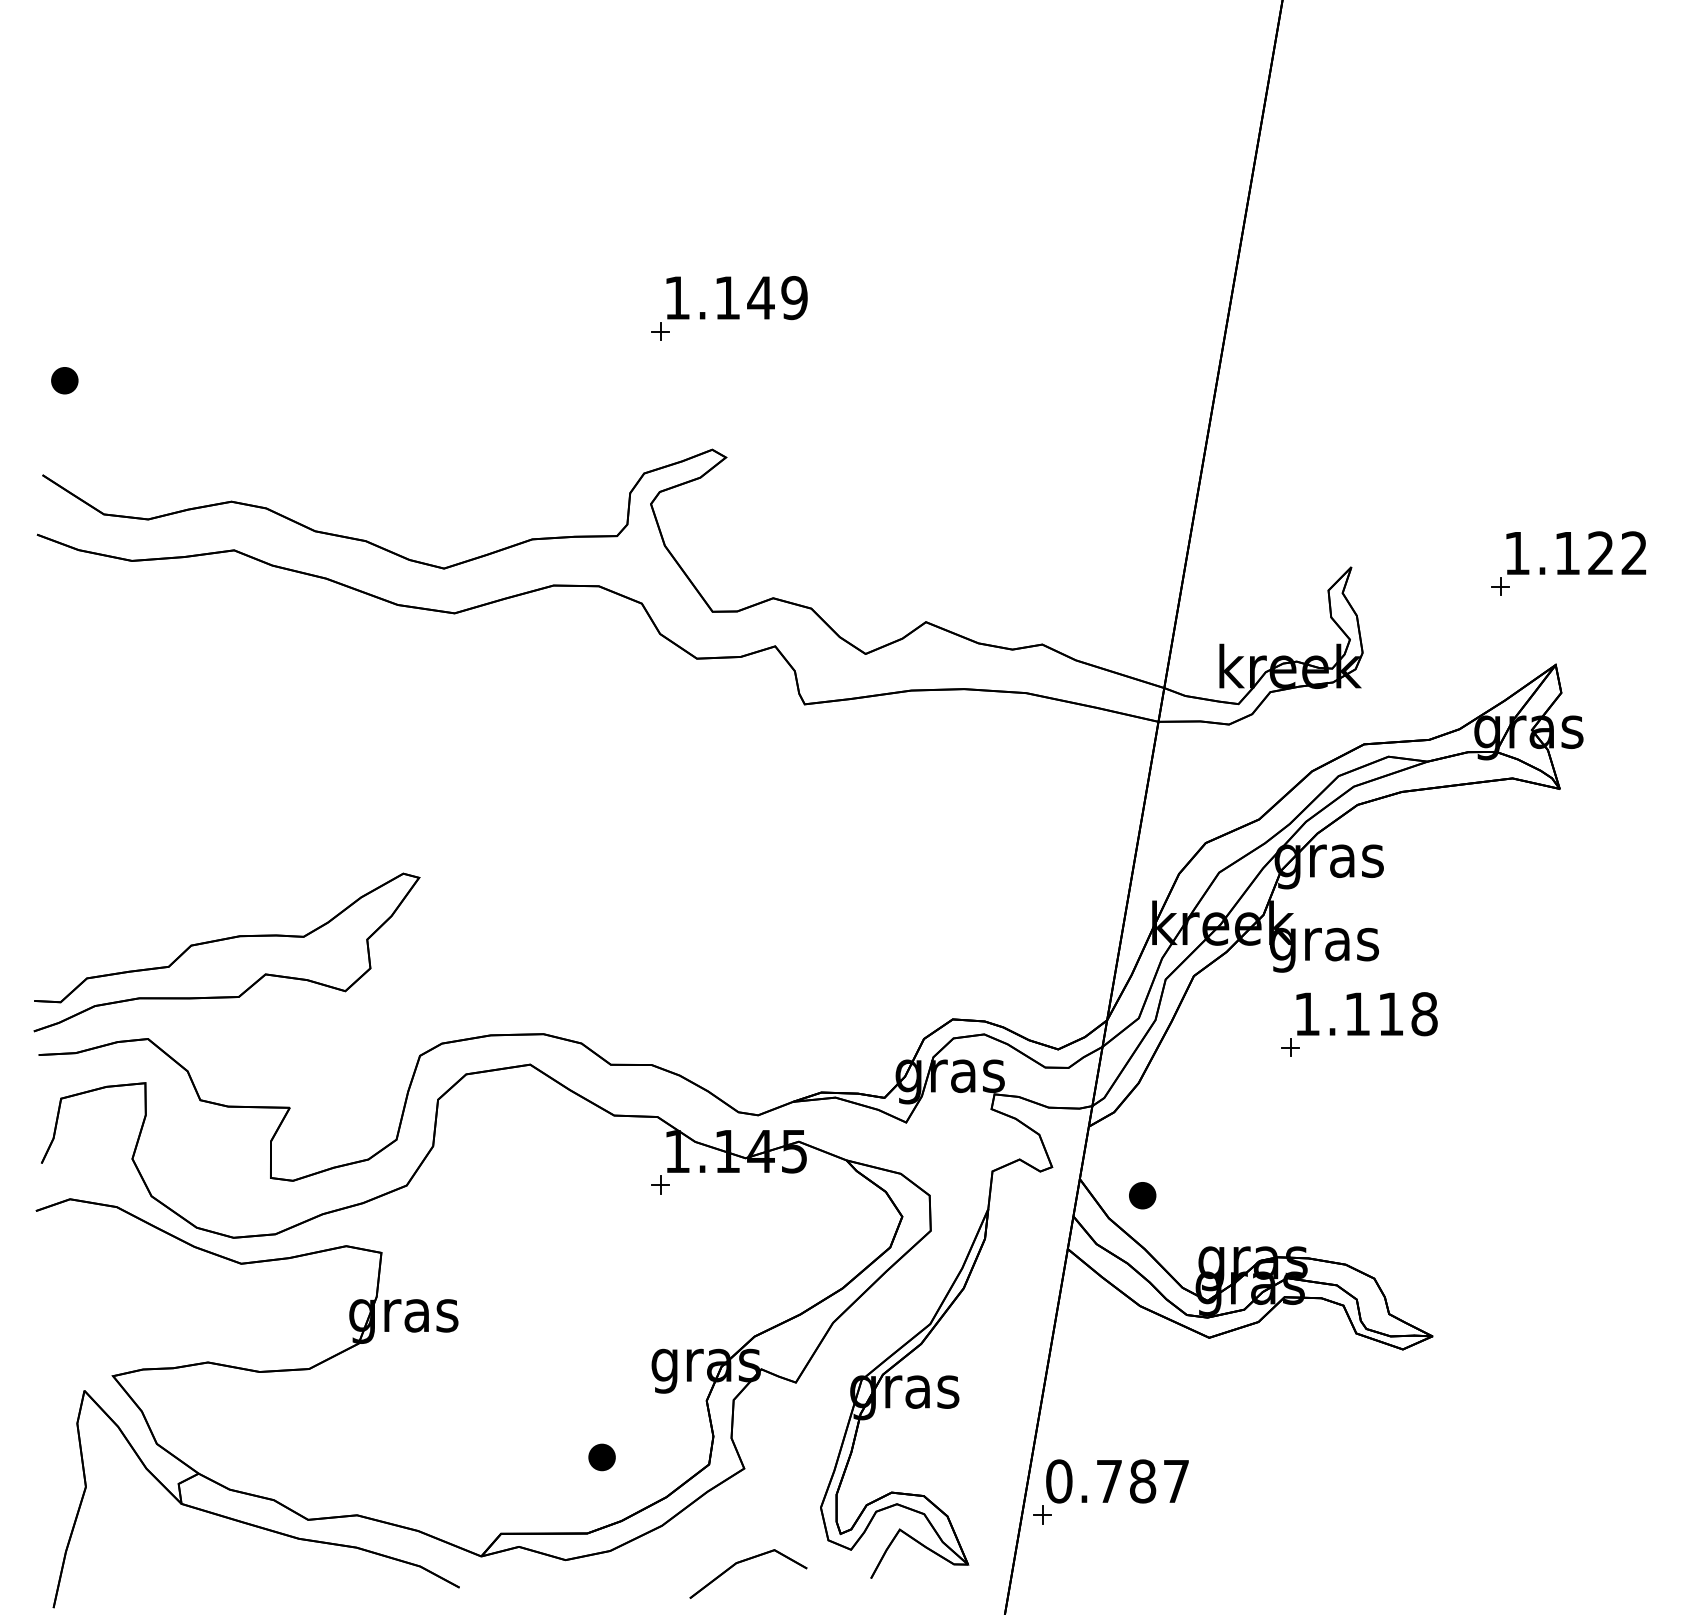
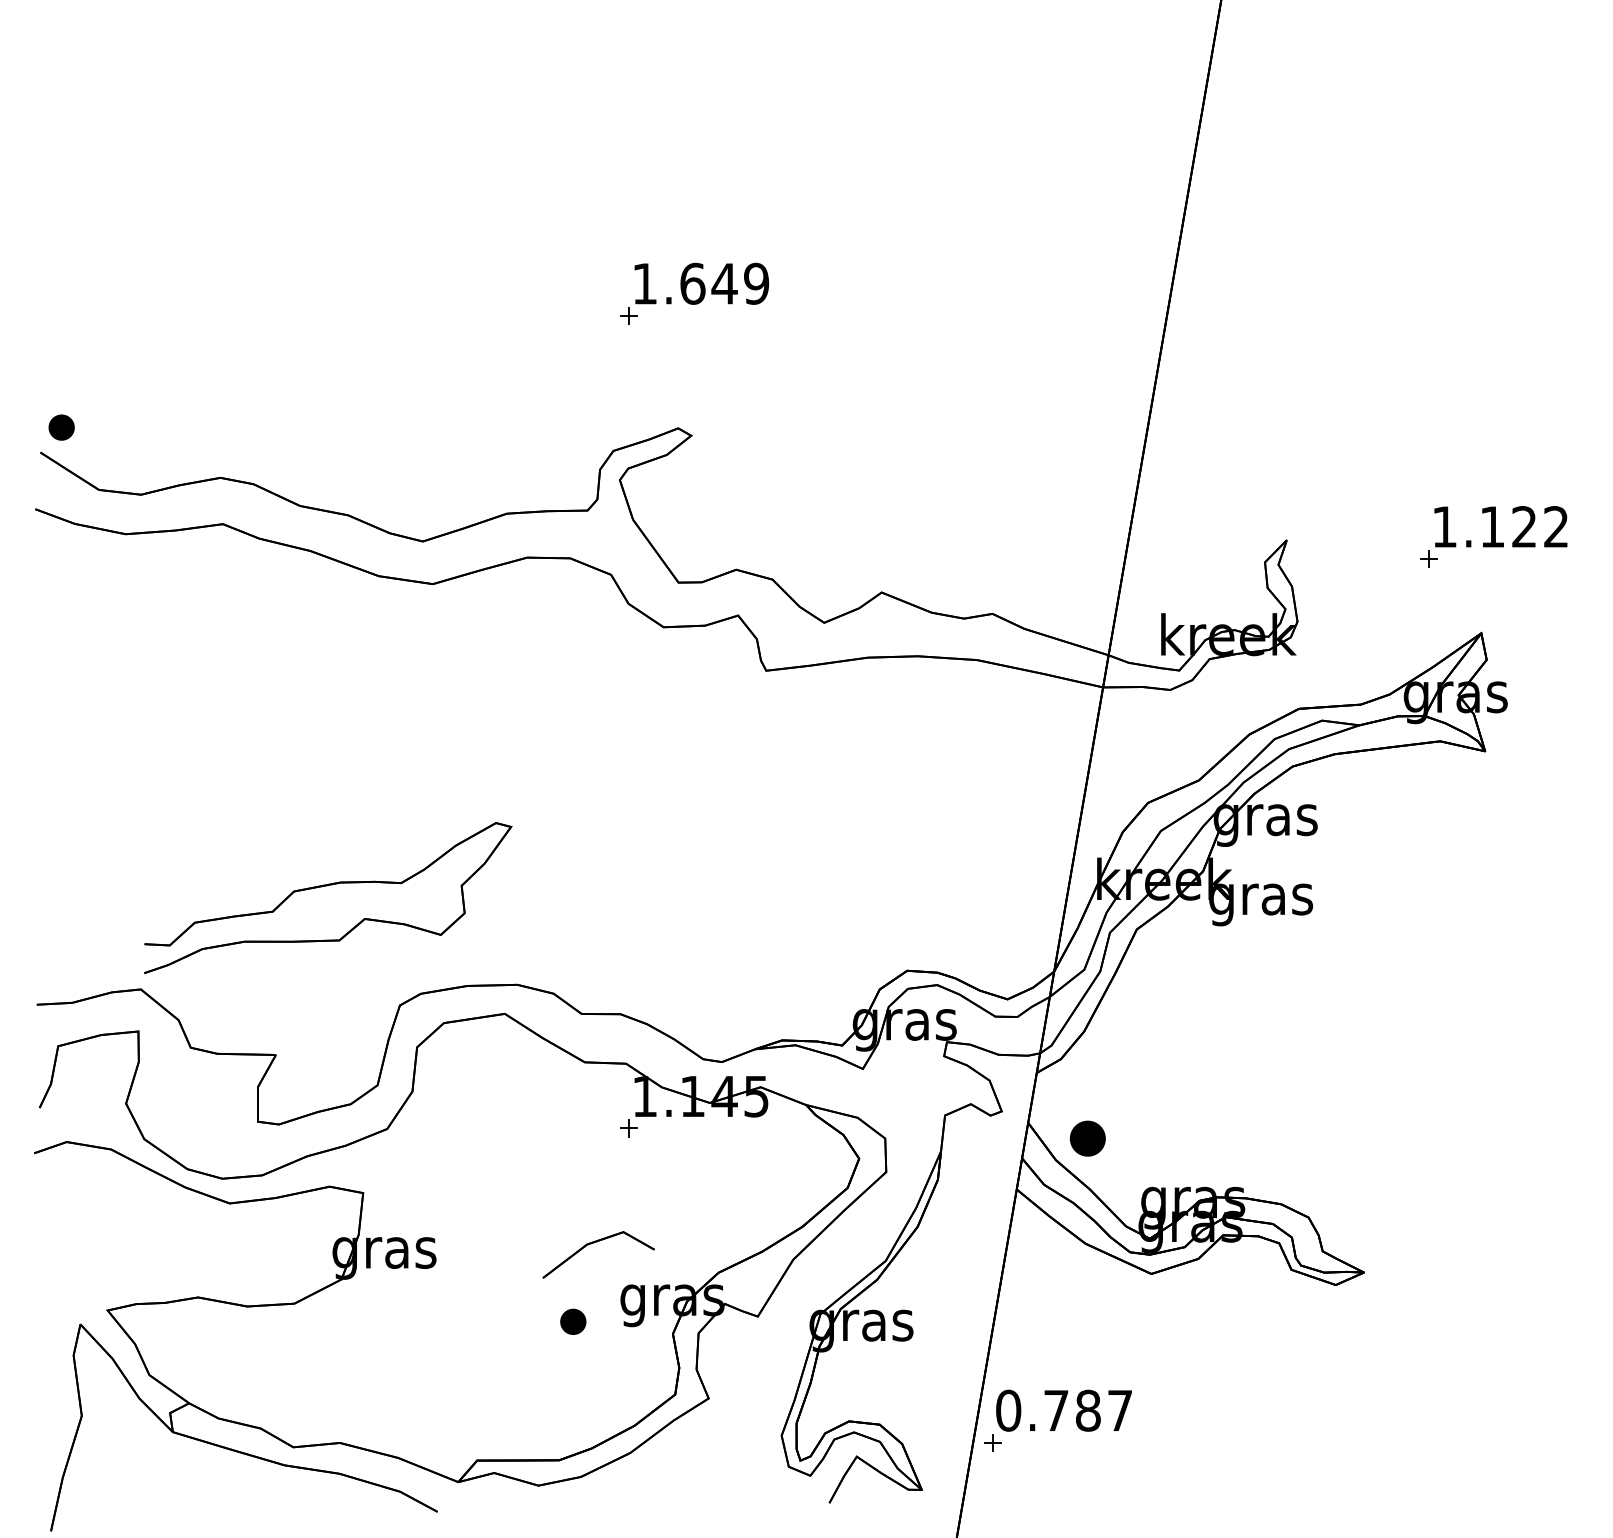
text: (727, 297) -> (692, 283), 1.149 -> 1.649
part: (64, 380) -> (61, 427), moved
part: (225, 940) -> (326, 886), moved
part: (1359, 1024) -> (1294, 975), removed
part: (1143, 1195) -> (1088, 1138), size x1.4
part: (602, 1457) -> (573, 1321), moved
part: (744, 1562) -> (594, 1243), moved

